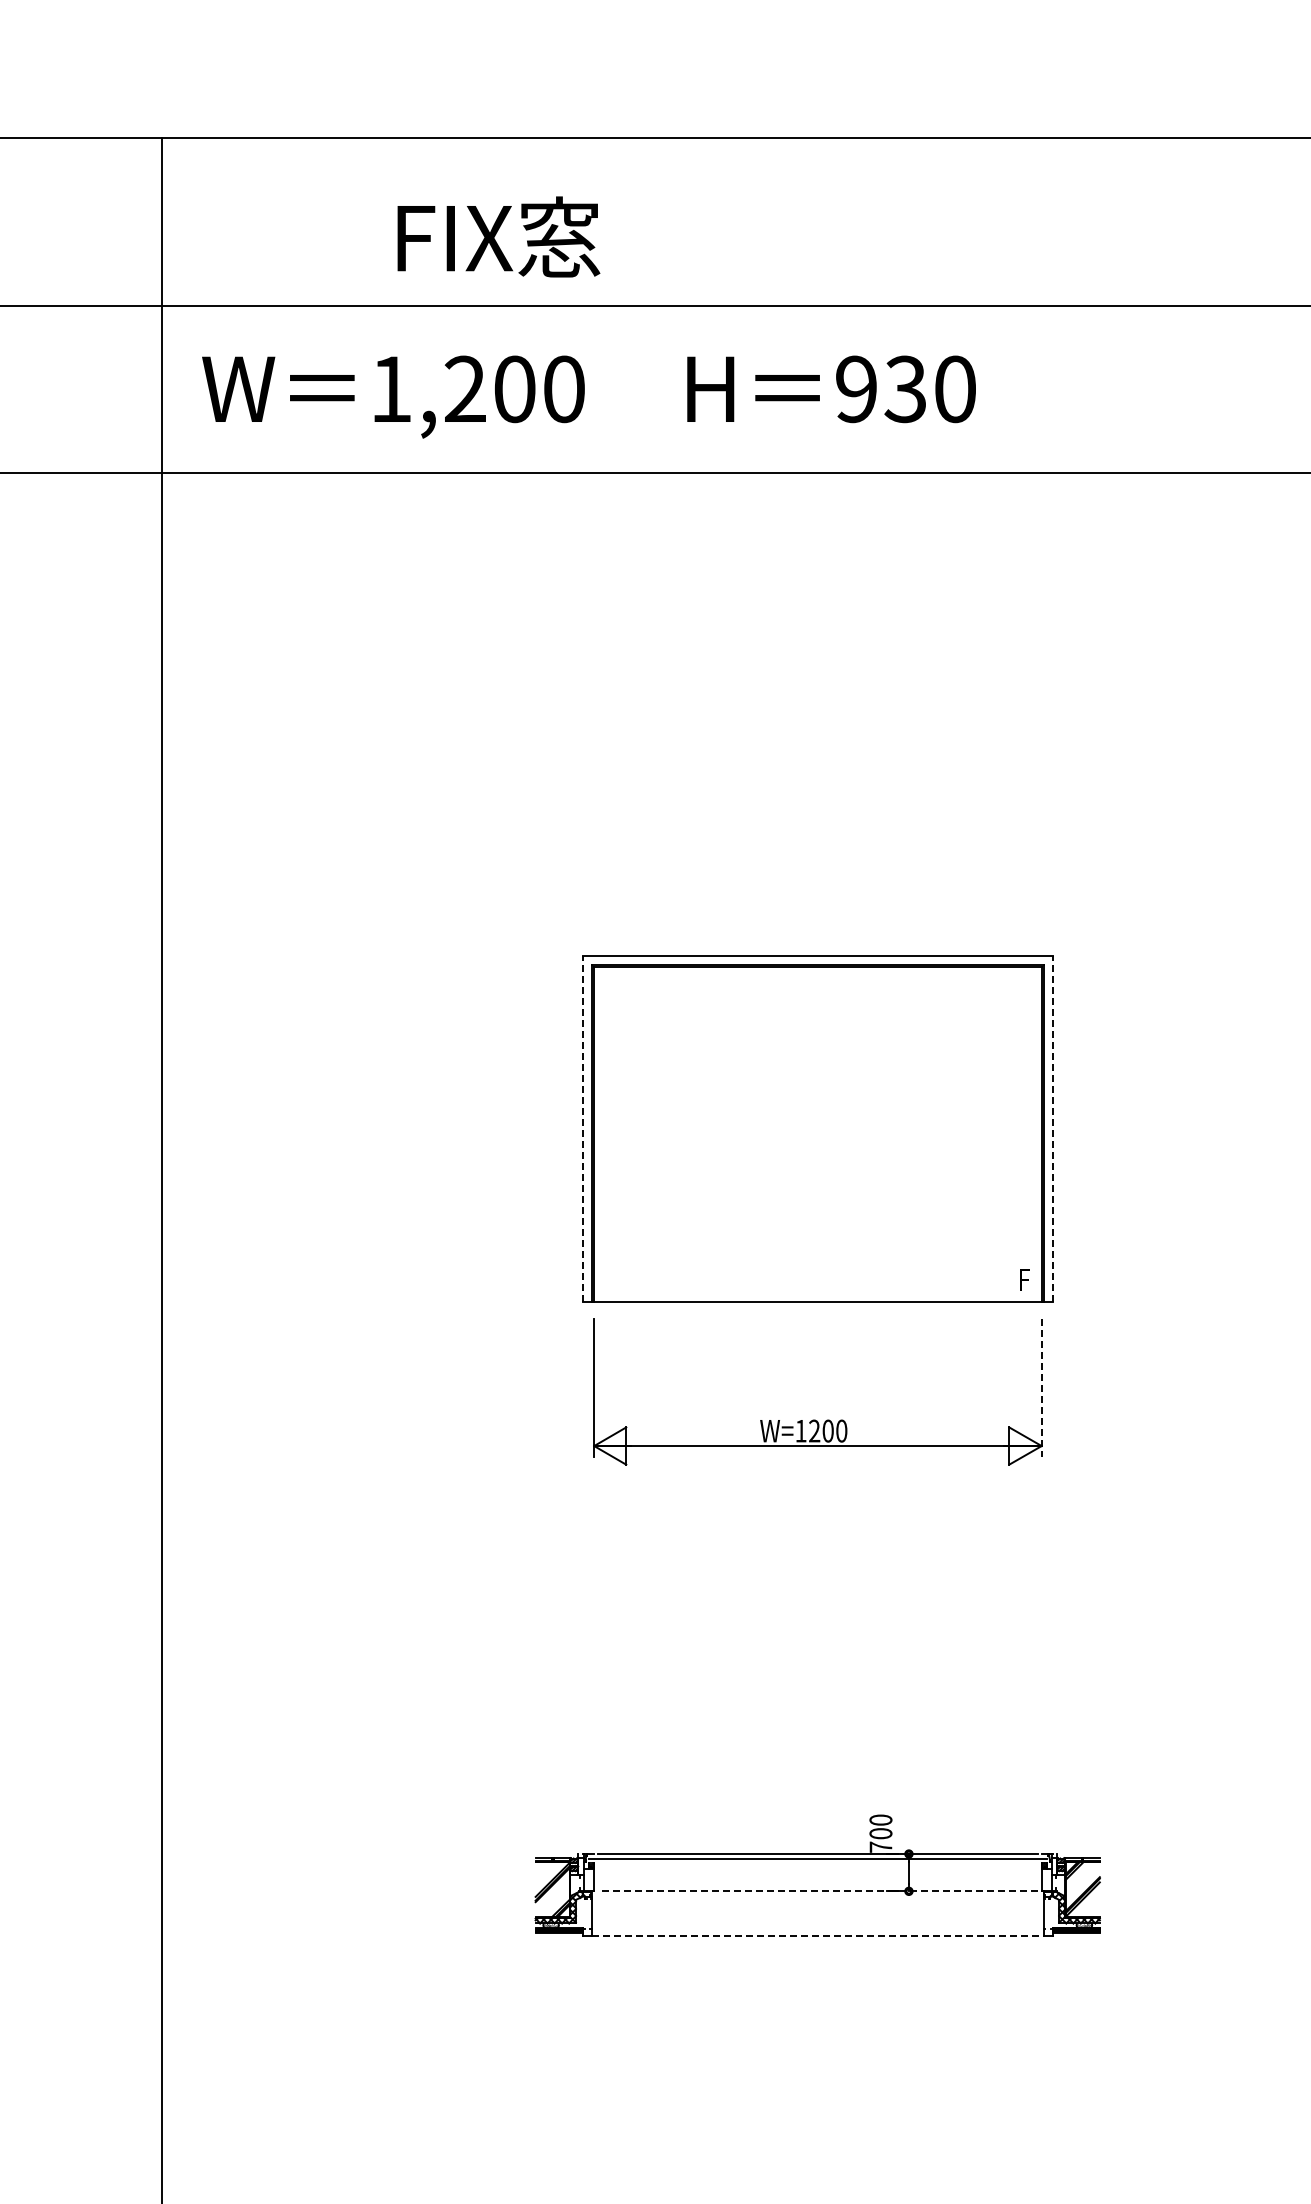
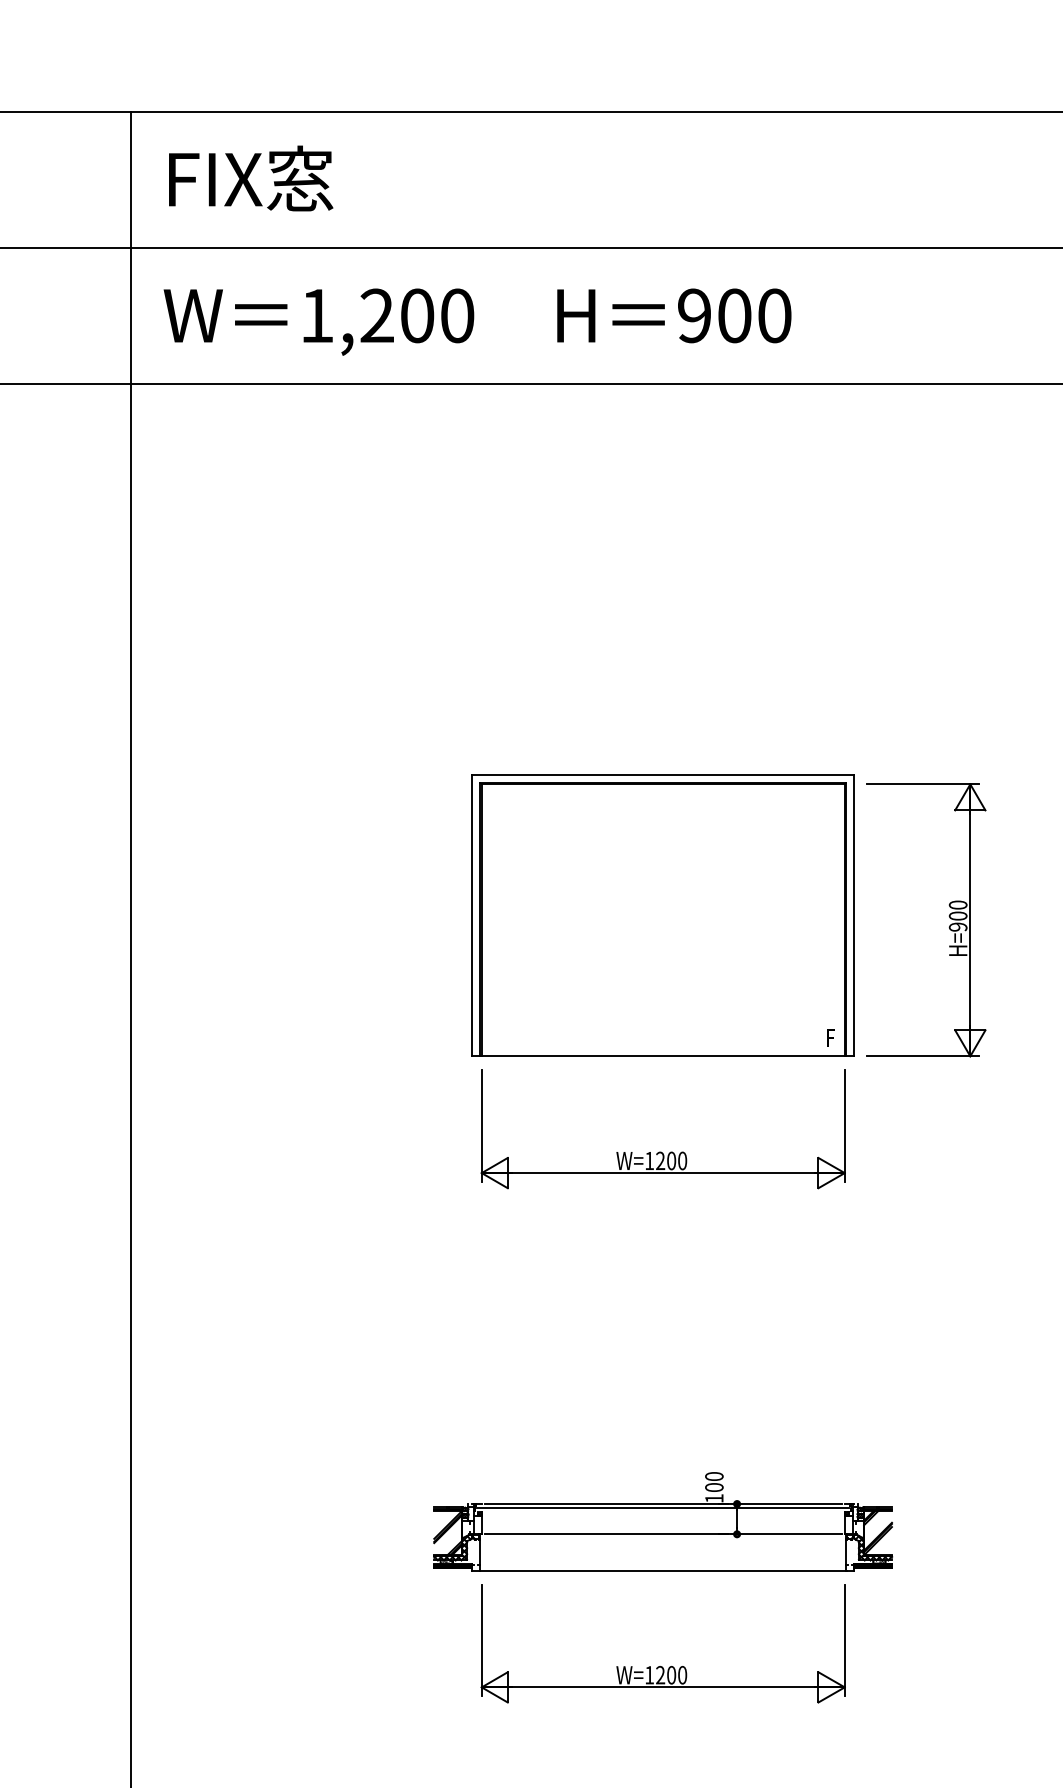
text: (498, 236) -> (250, 178), moved
text: (905, 389) -> (734, 316), 930 -> 900
line: (582, 1128) -> (472, 915), dashed -> solid
line: (1052, 1128) -> (853, 915), dashed -> solid
part: (1170, 1131) -> (949, 917), added
line: (1041, 1388) -> (844, 1126), dashed -> solid
text: (880, 1846) -> (714, 1497), 700 -> 100
line: (817, 1891) -> (662, 1534), dashed -> solid
line: (818, 1936) -> (663, 1570), dashed -> solid
part: (815, 2053) -> (661, 1665), added

